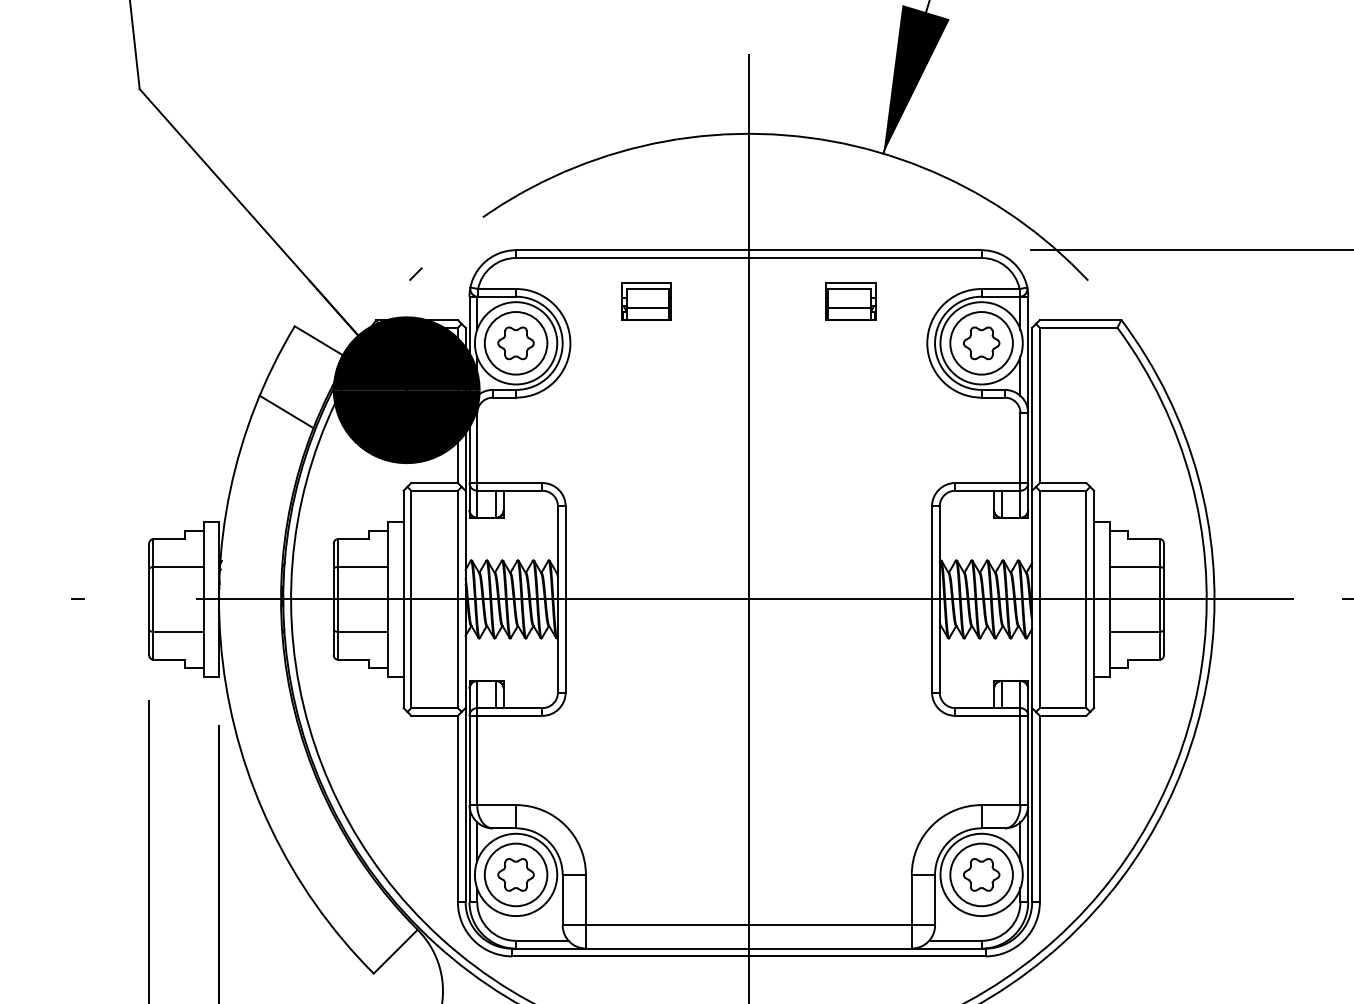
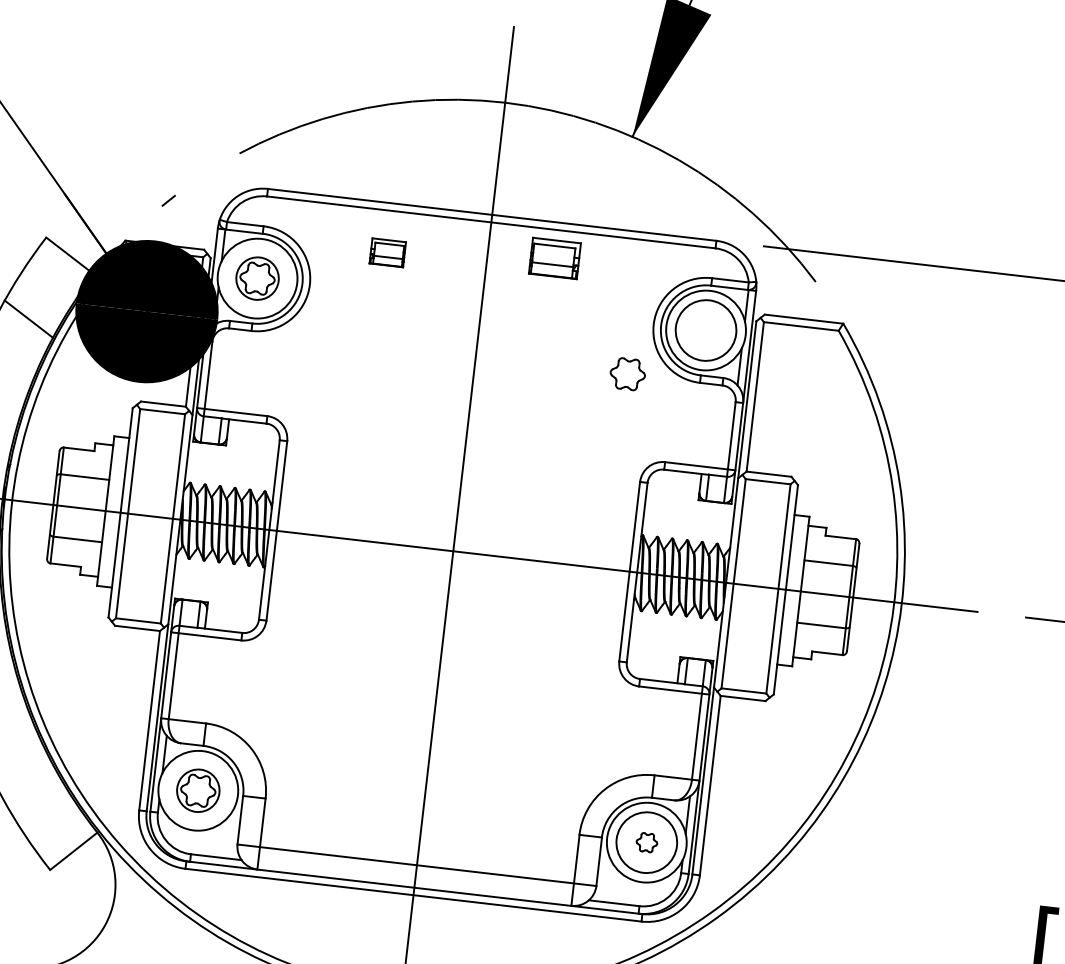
part: (646, 301) -> (387, 252), size x0.7
part: (850, 301) -> (554, 258), moved
circle: (515, 343) -> (256, 278), size x0.7
part: (981, 343) -> (627, 374), moved
circle: (515, 874) -> (197, 790), size x0.7
part: (981, 874) -> (646, 842), size x0.6

